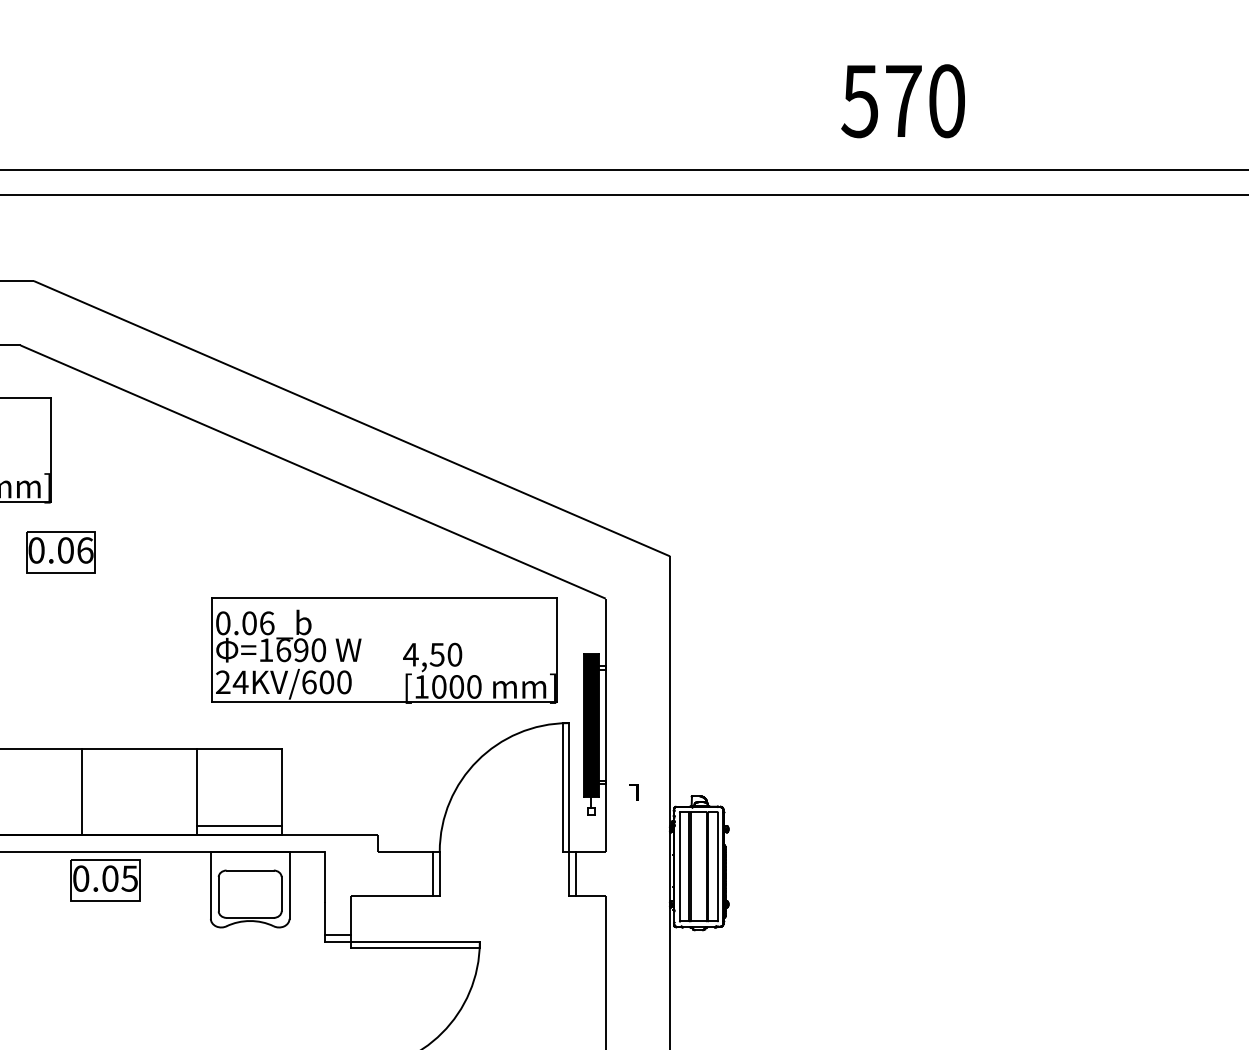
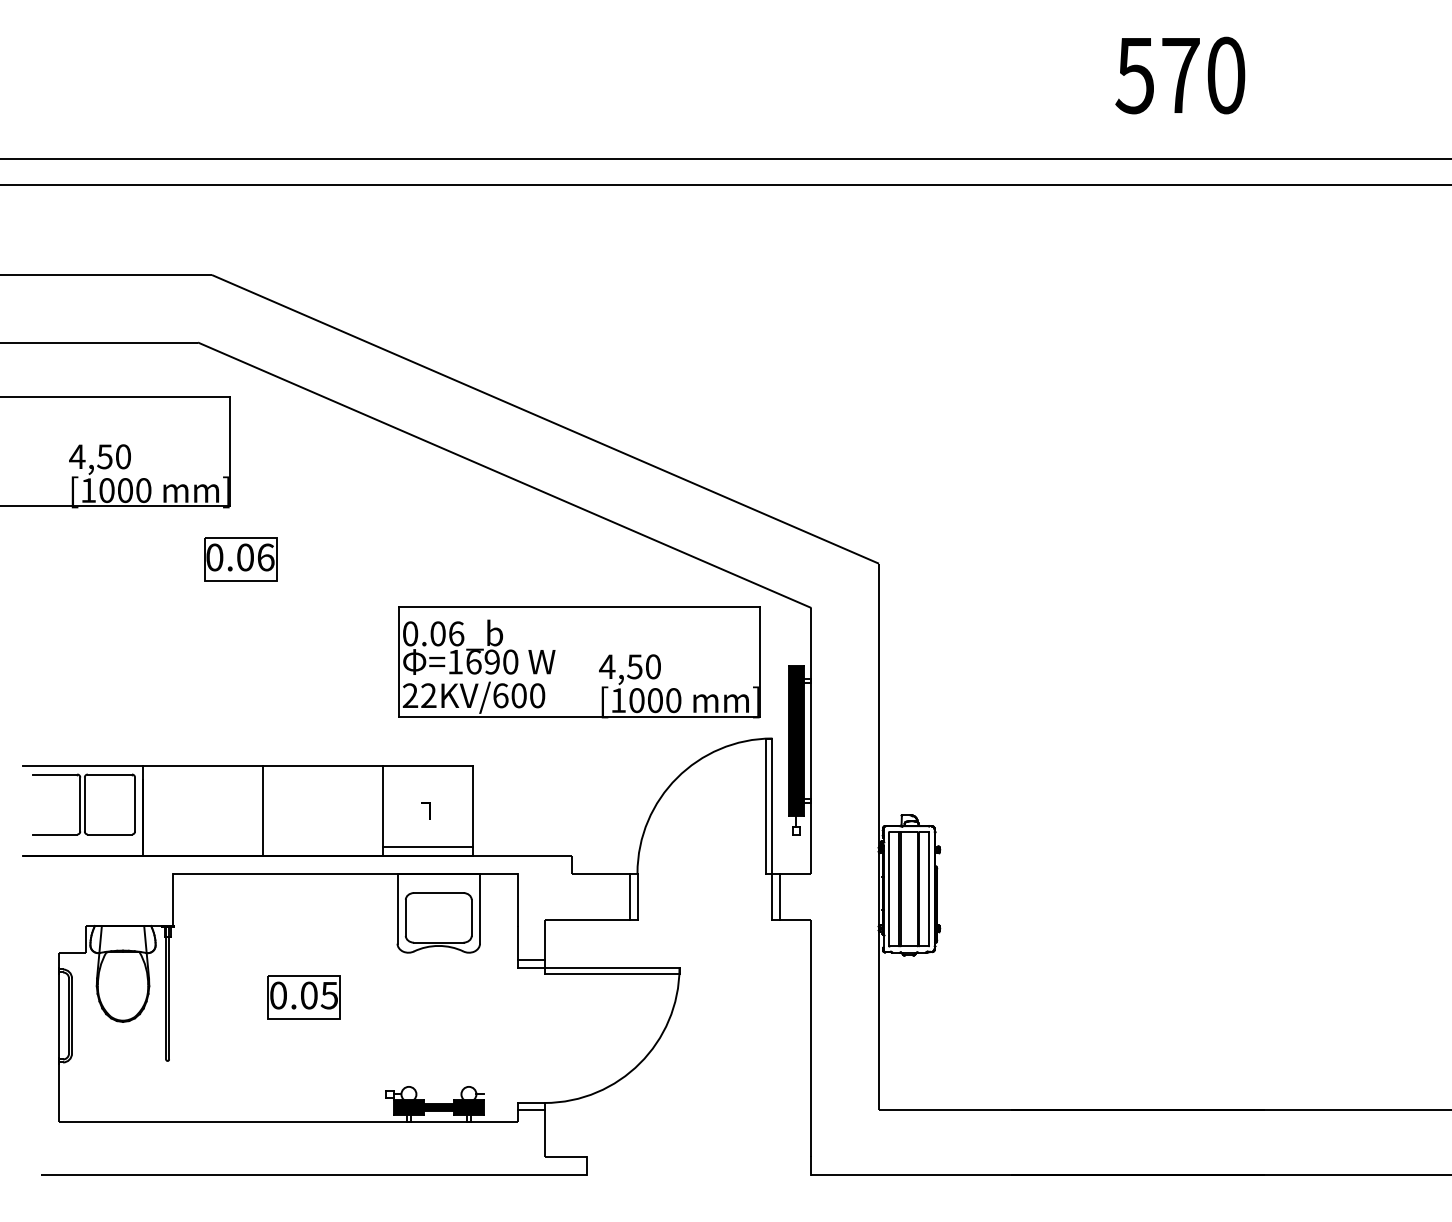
text: (903, 101) -> (1180, 75), moved
text: (240, 682) -> (428, 695), 24KV/600 -> 22KV/600
text: (633, 791) -> (425, 810), moved
part: (104, 880) -> (303, 997), moved

